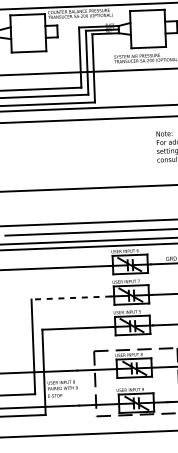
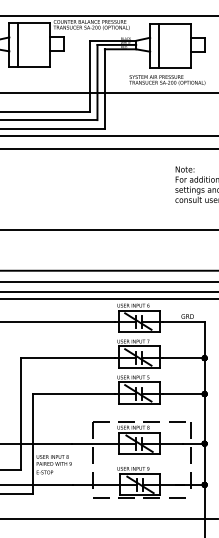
line: (138, 29) -> (159, 45), added
line: (18, 33) -> (18, 45), added
line: (71, 298) -> (68, 358), dashed -> solid

